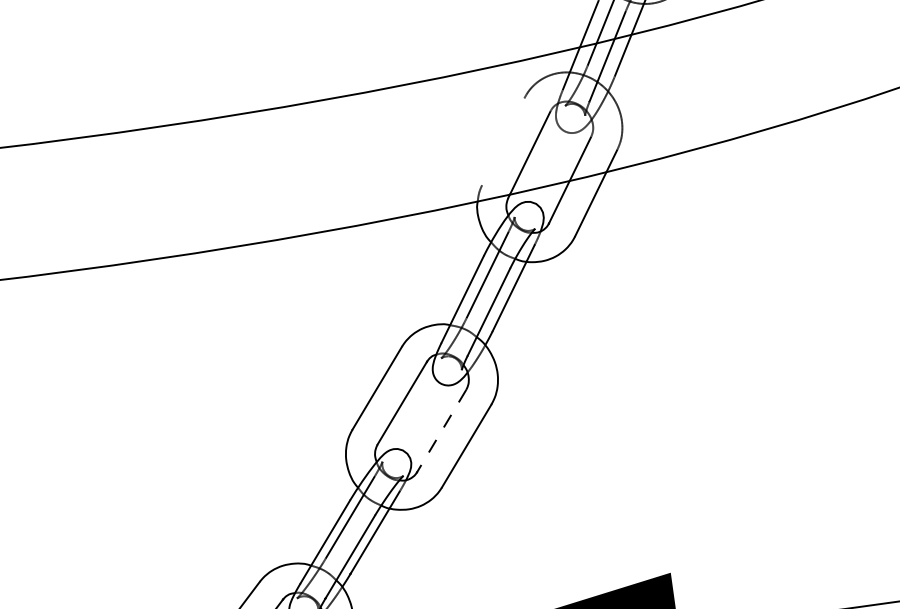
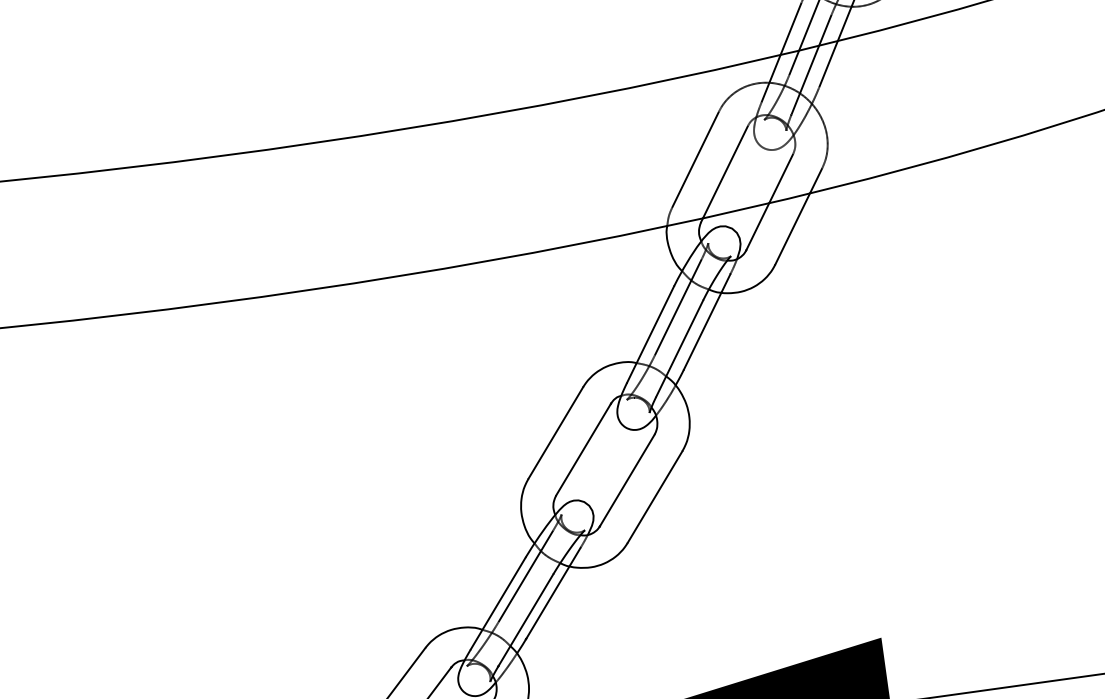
line: (503, 141) -> (695, 159), added
line: (440, 431) -> (626, 481), dashed -> solid

